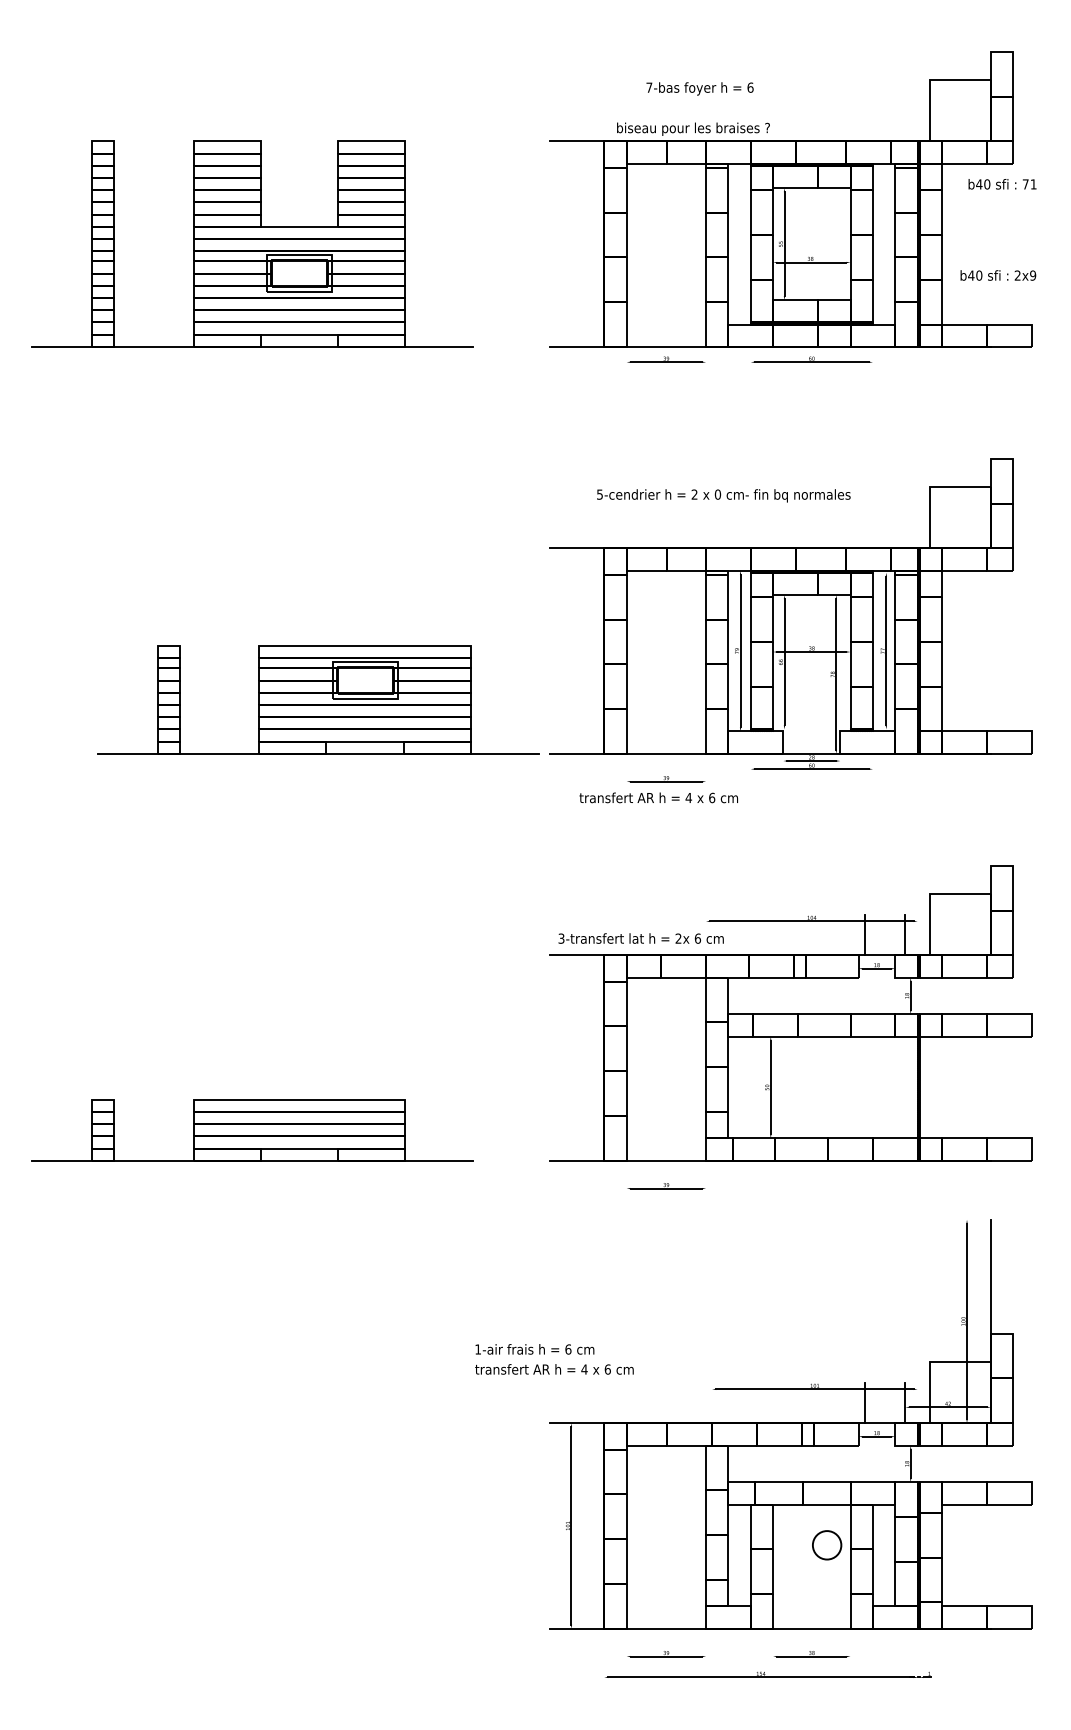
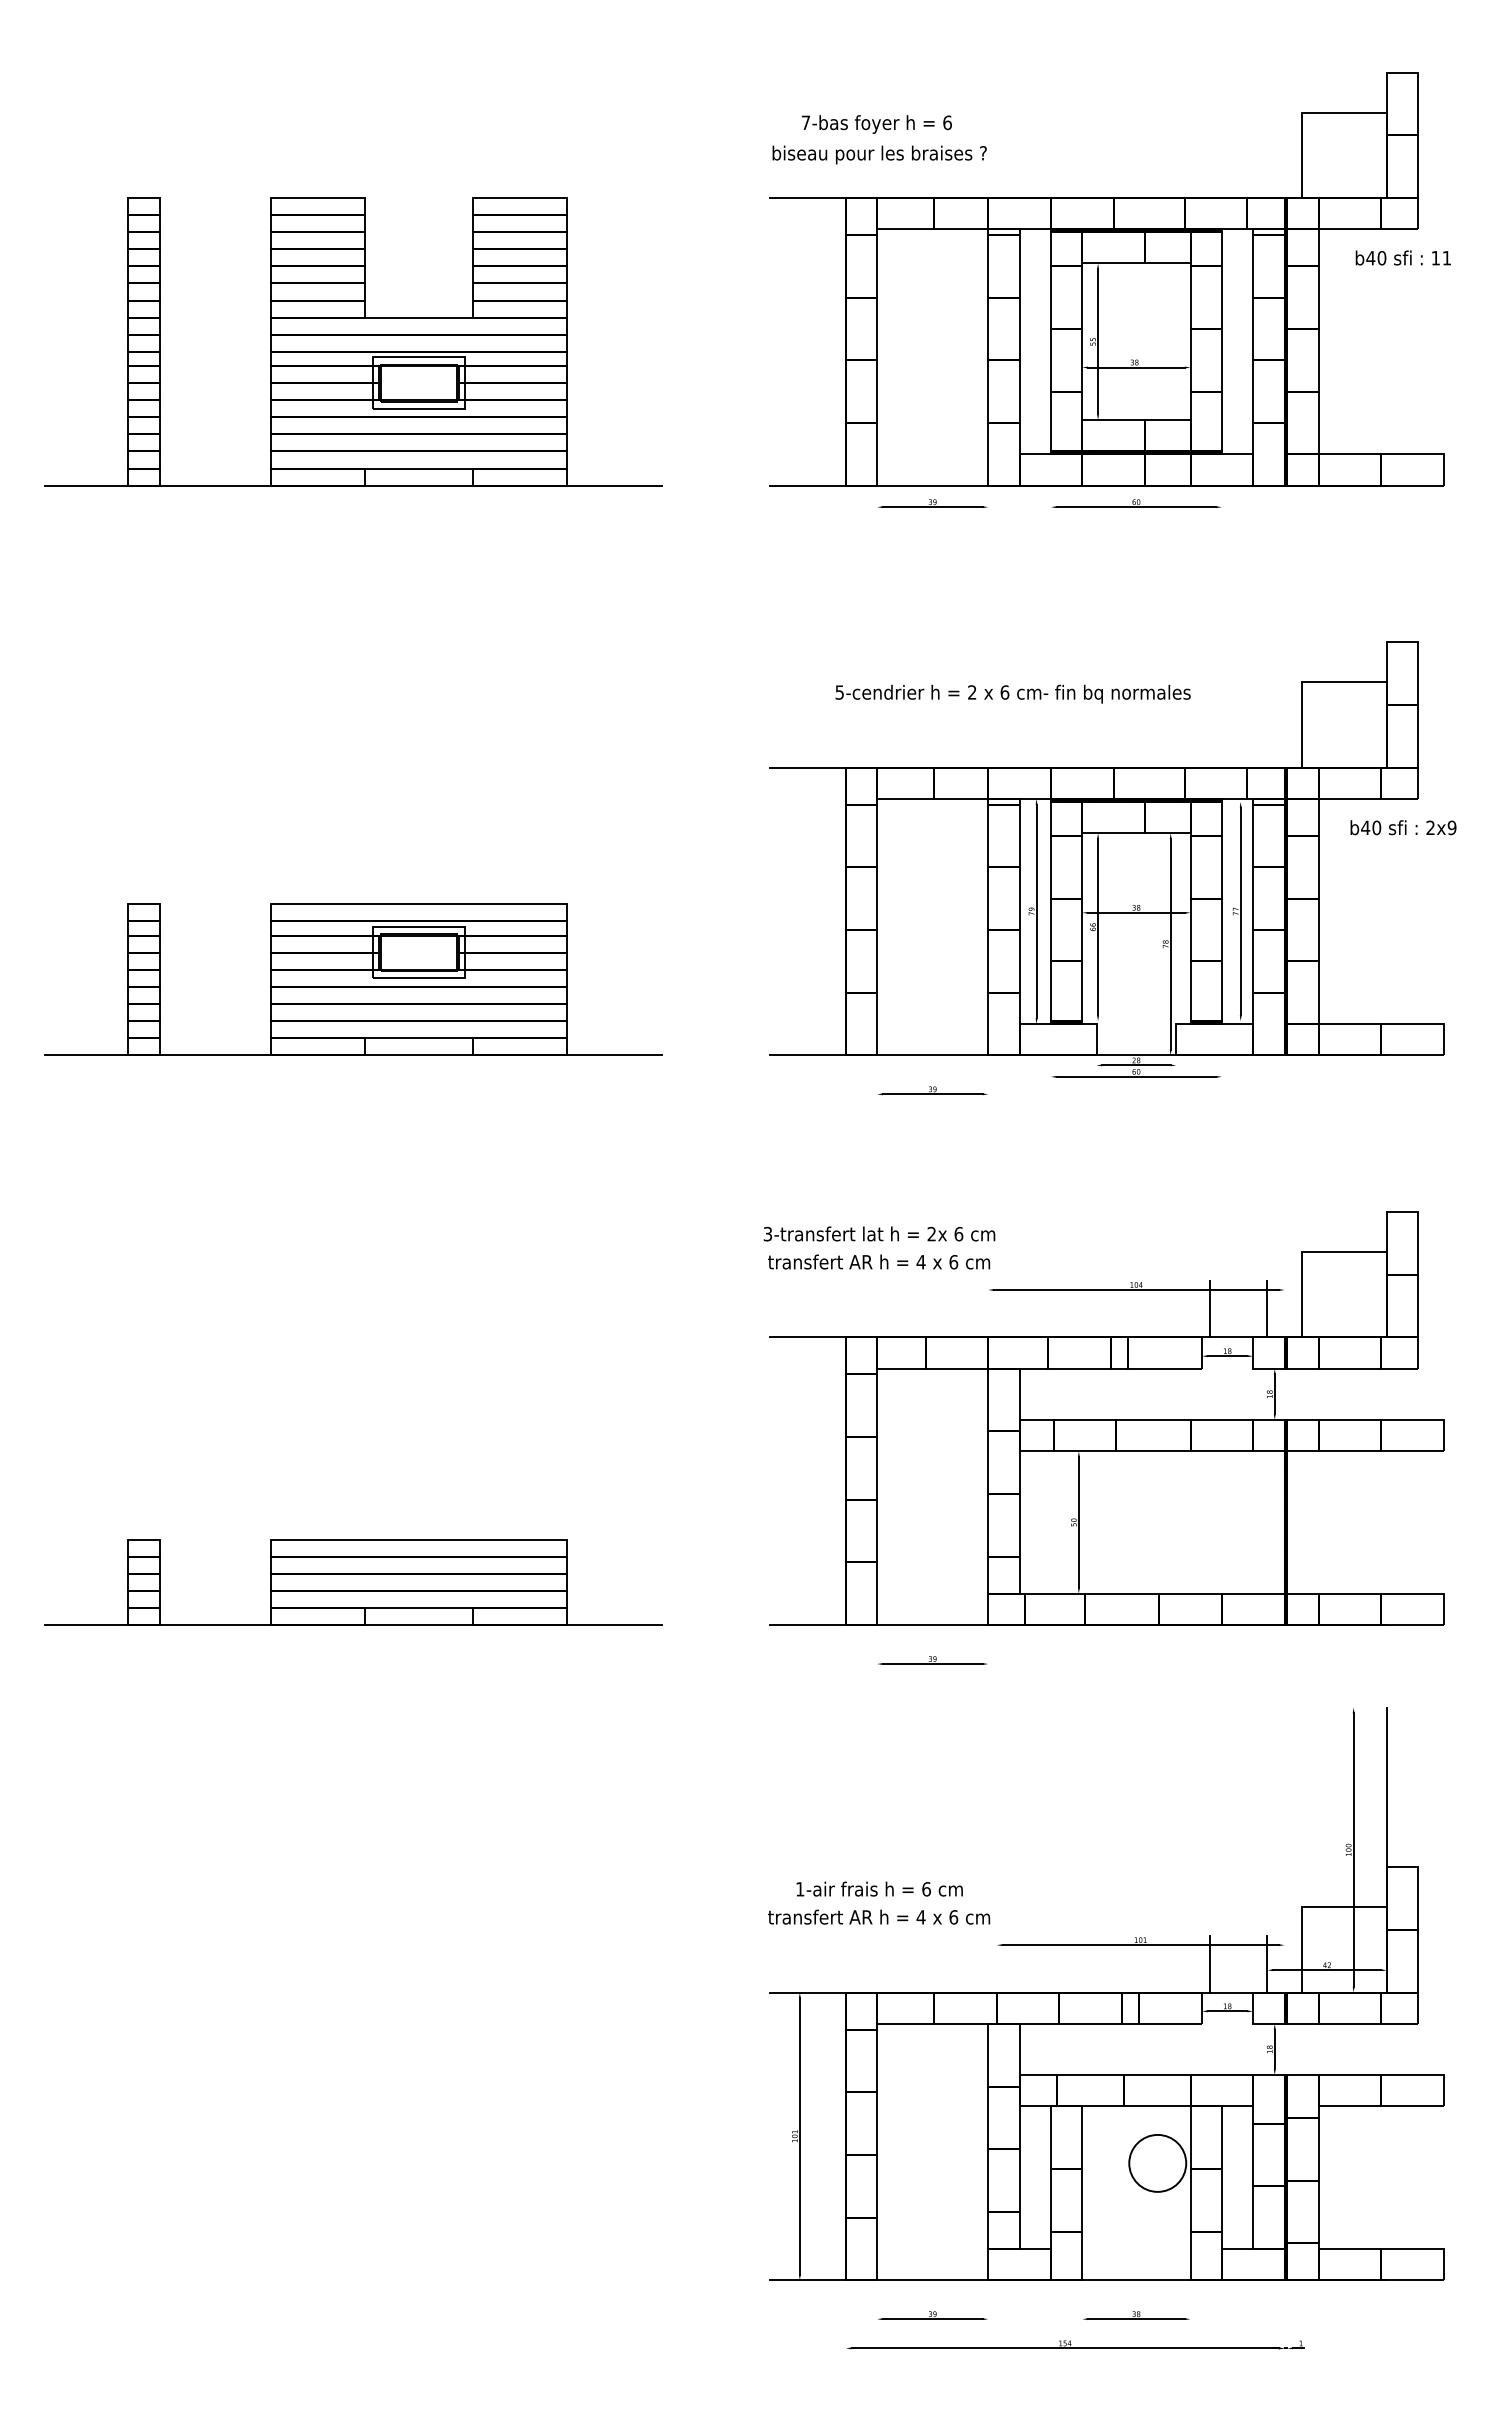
text: (699, 88) -> (876, 124), moved
text: (693, 128) -> (879, 154), moved
text: (1025, 184) -> (1435, 258), 71 -> 11
text: (998, 275) -> (1403, 827), moved
text: (717, 494) -> (1004, 692), 0 -> 6
part: (318, 699) -> (353, 979), moved
text: (659, 797) -> (879, 1261), moved
text: (641, 938) -> (879, 1233), moved
text: (534, 1348) -> (879, 1888), moved
text: (554, 1368) -> (879, 1916), moved
circle: (826, 1544) -> (1157, 2162), size x1.43

